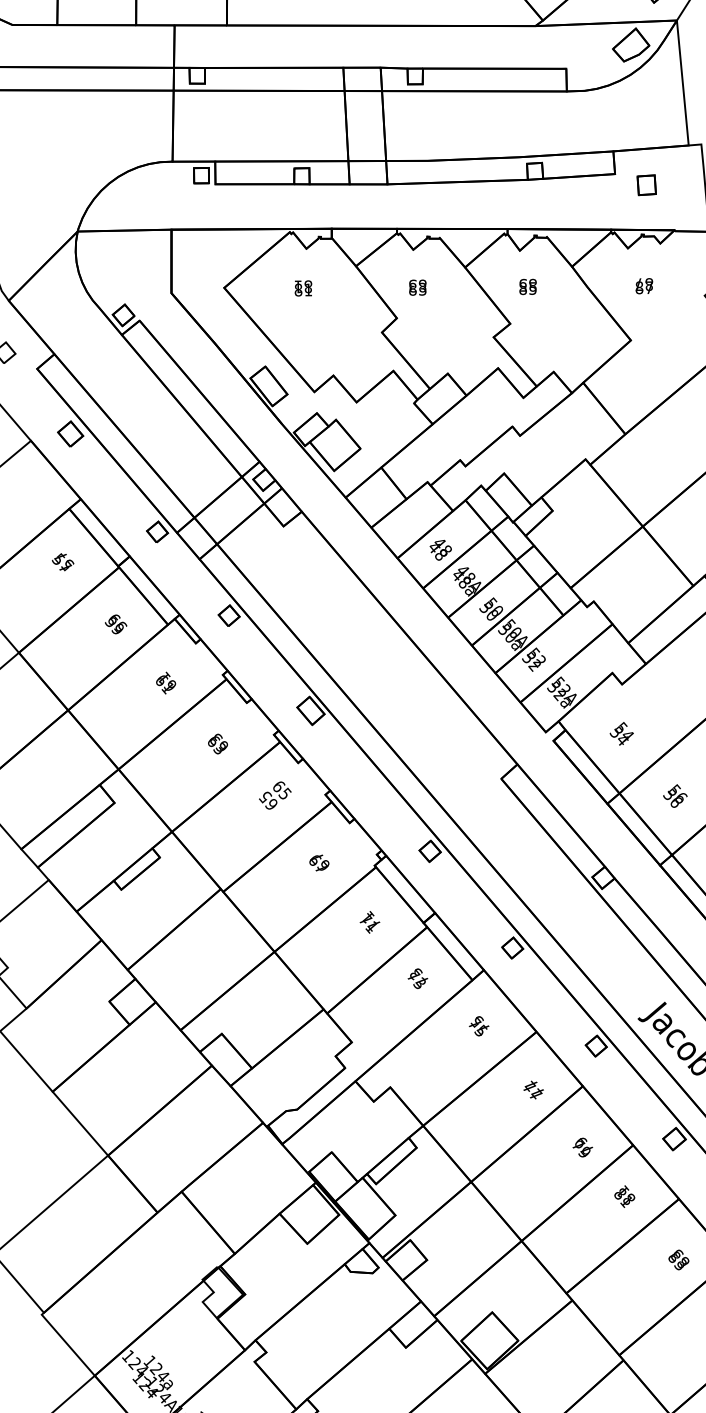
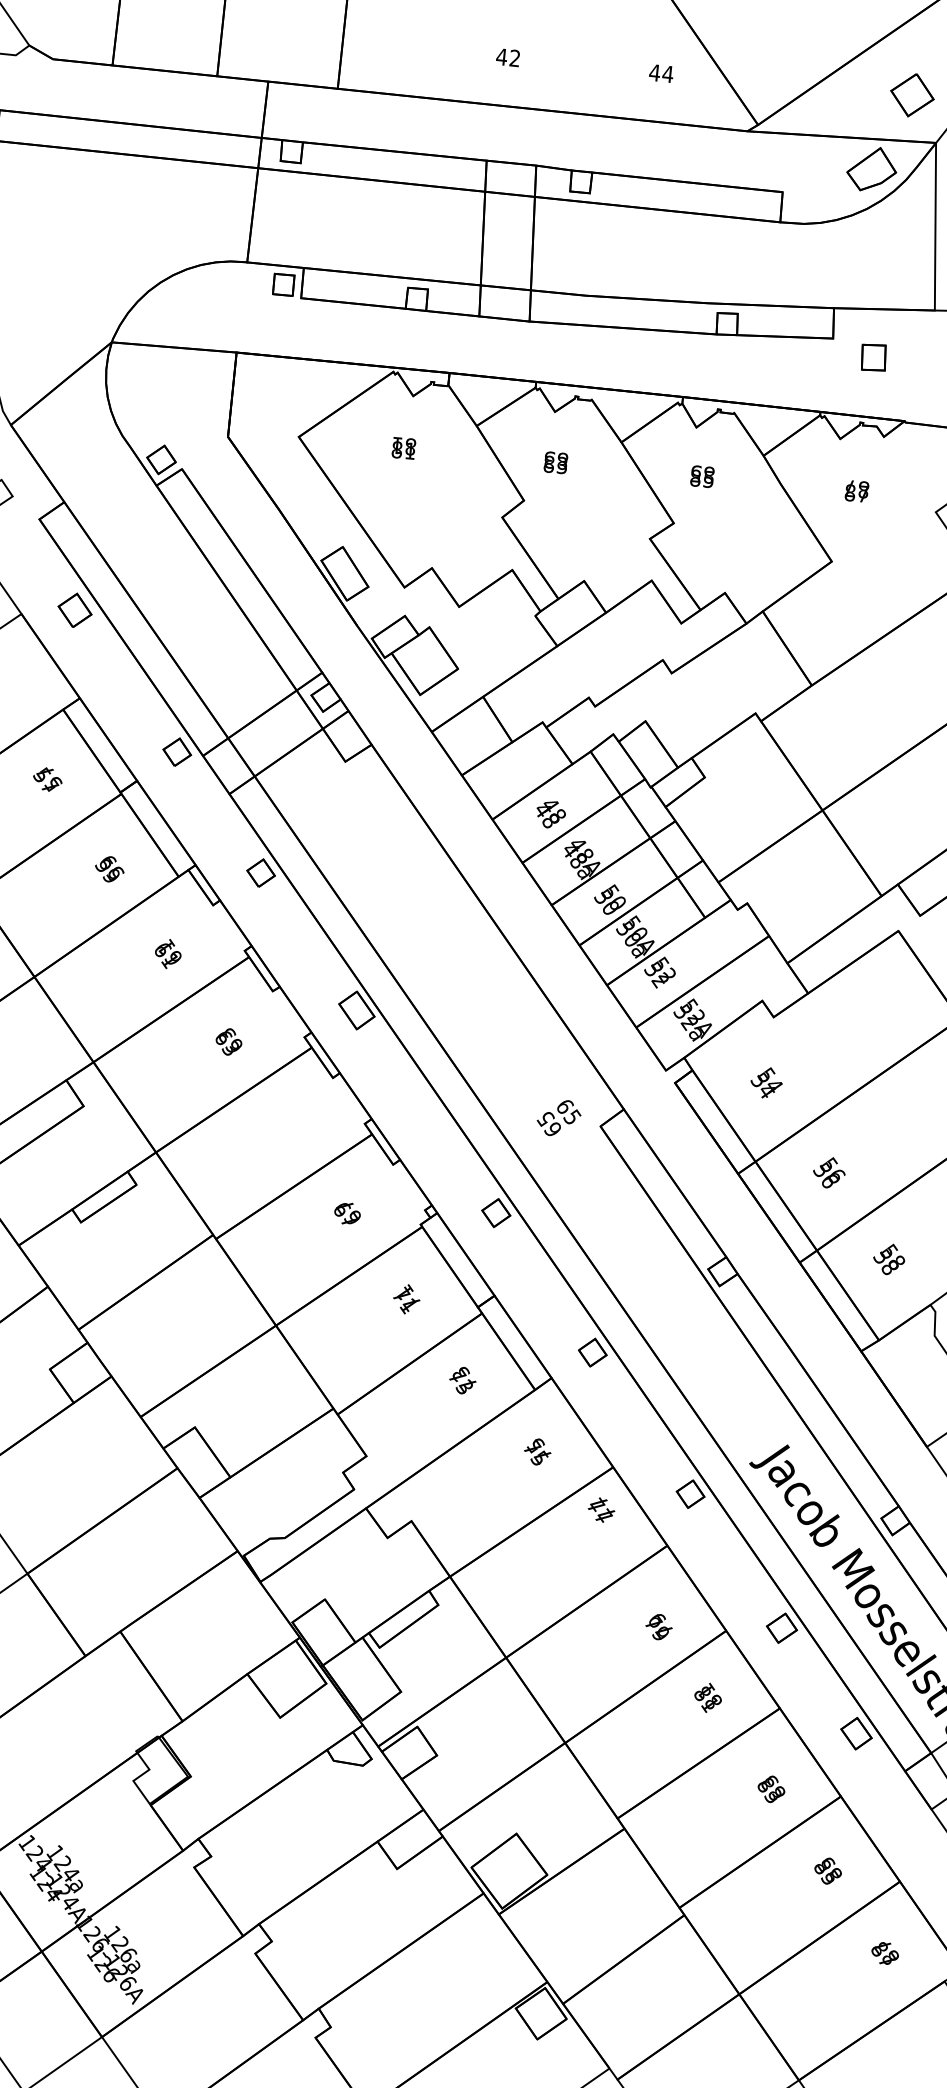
text: (274, 795) -> (558, 1117), moved
text: (533, 1089) -> (601, 1509), moved

